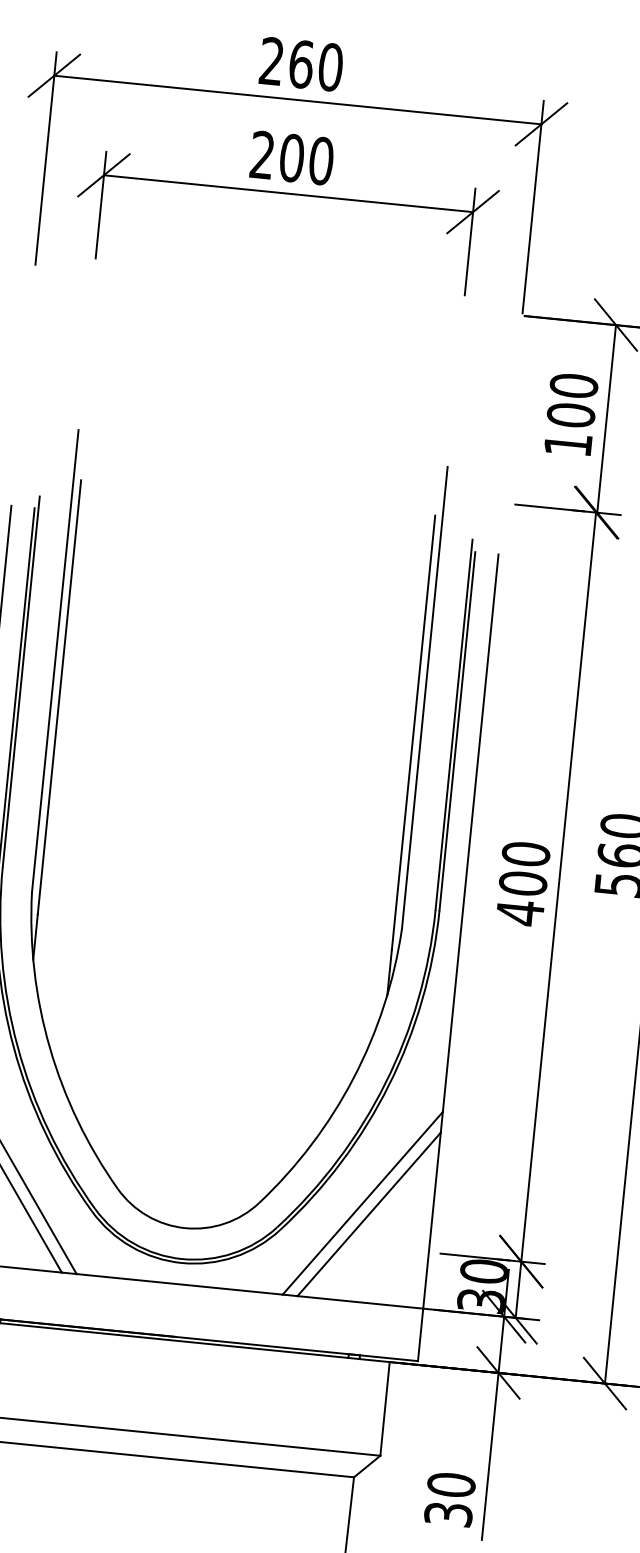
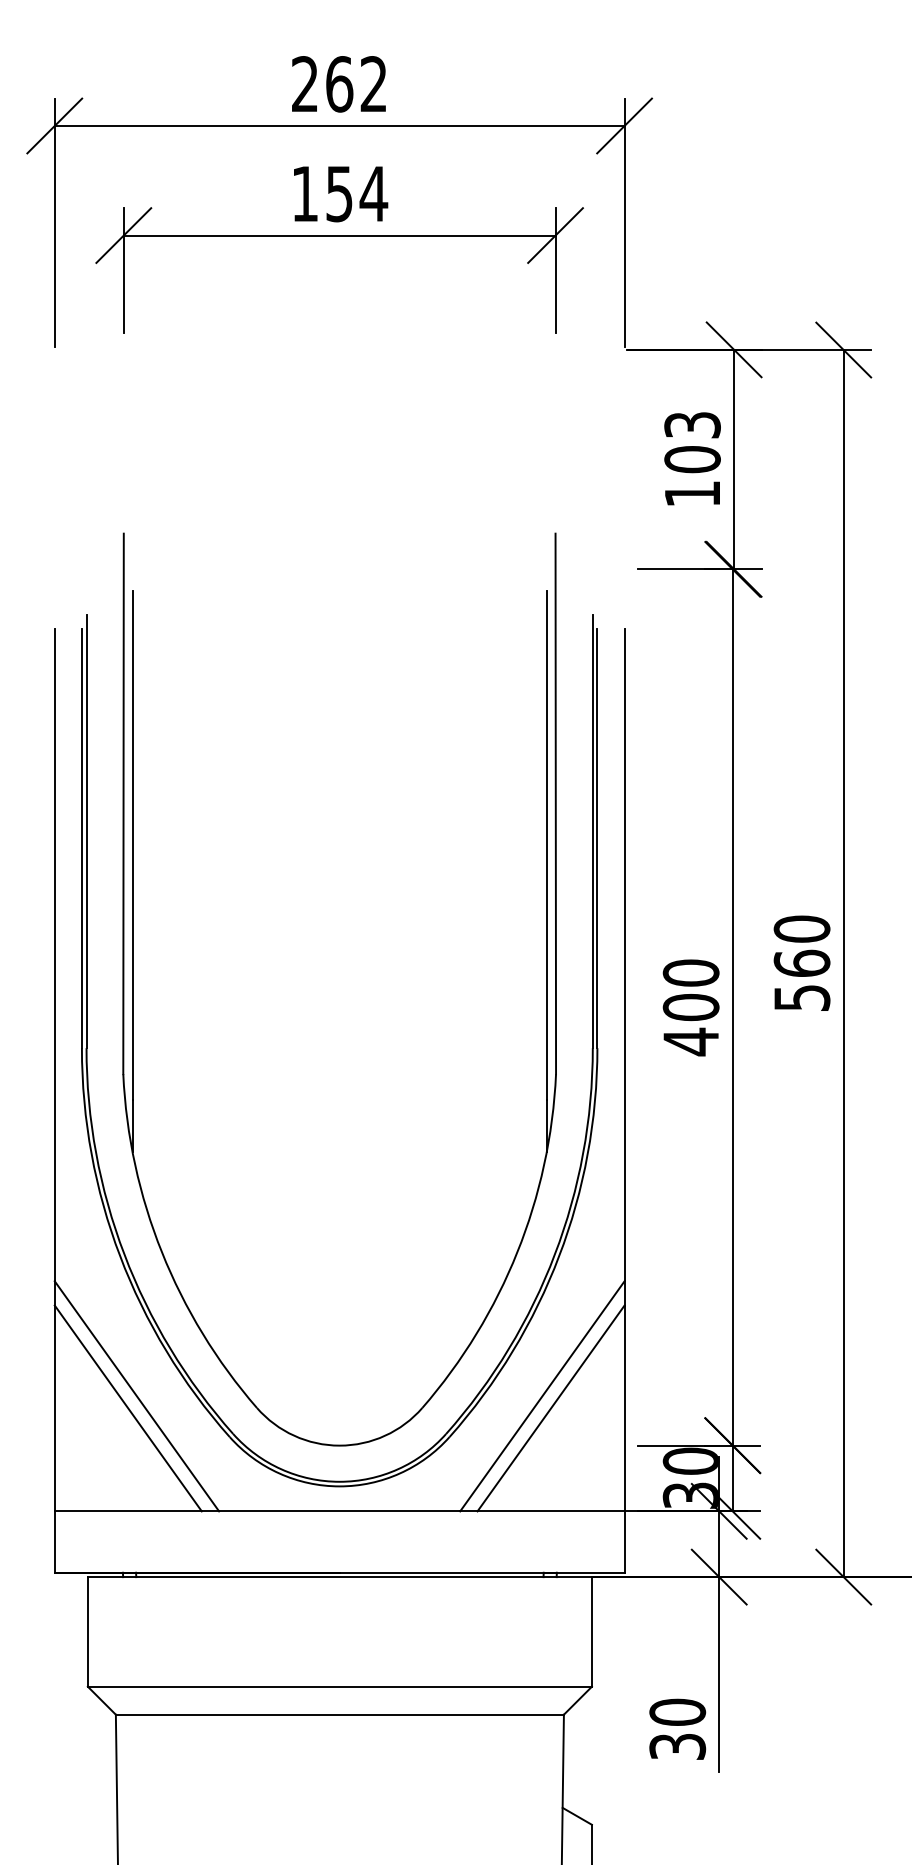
text: (330, 67) -> (373, 84), 260 -> 262
text: (292, 157) -> (340, 193), 200 -> 154
text: (574, 385) -> (692, 424), 100 -> 103

